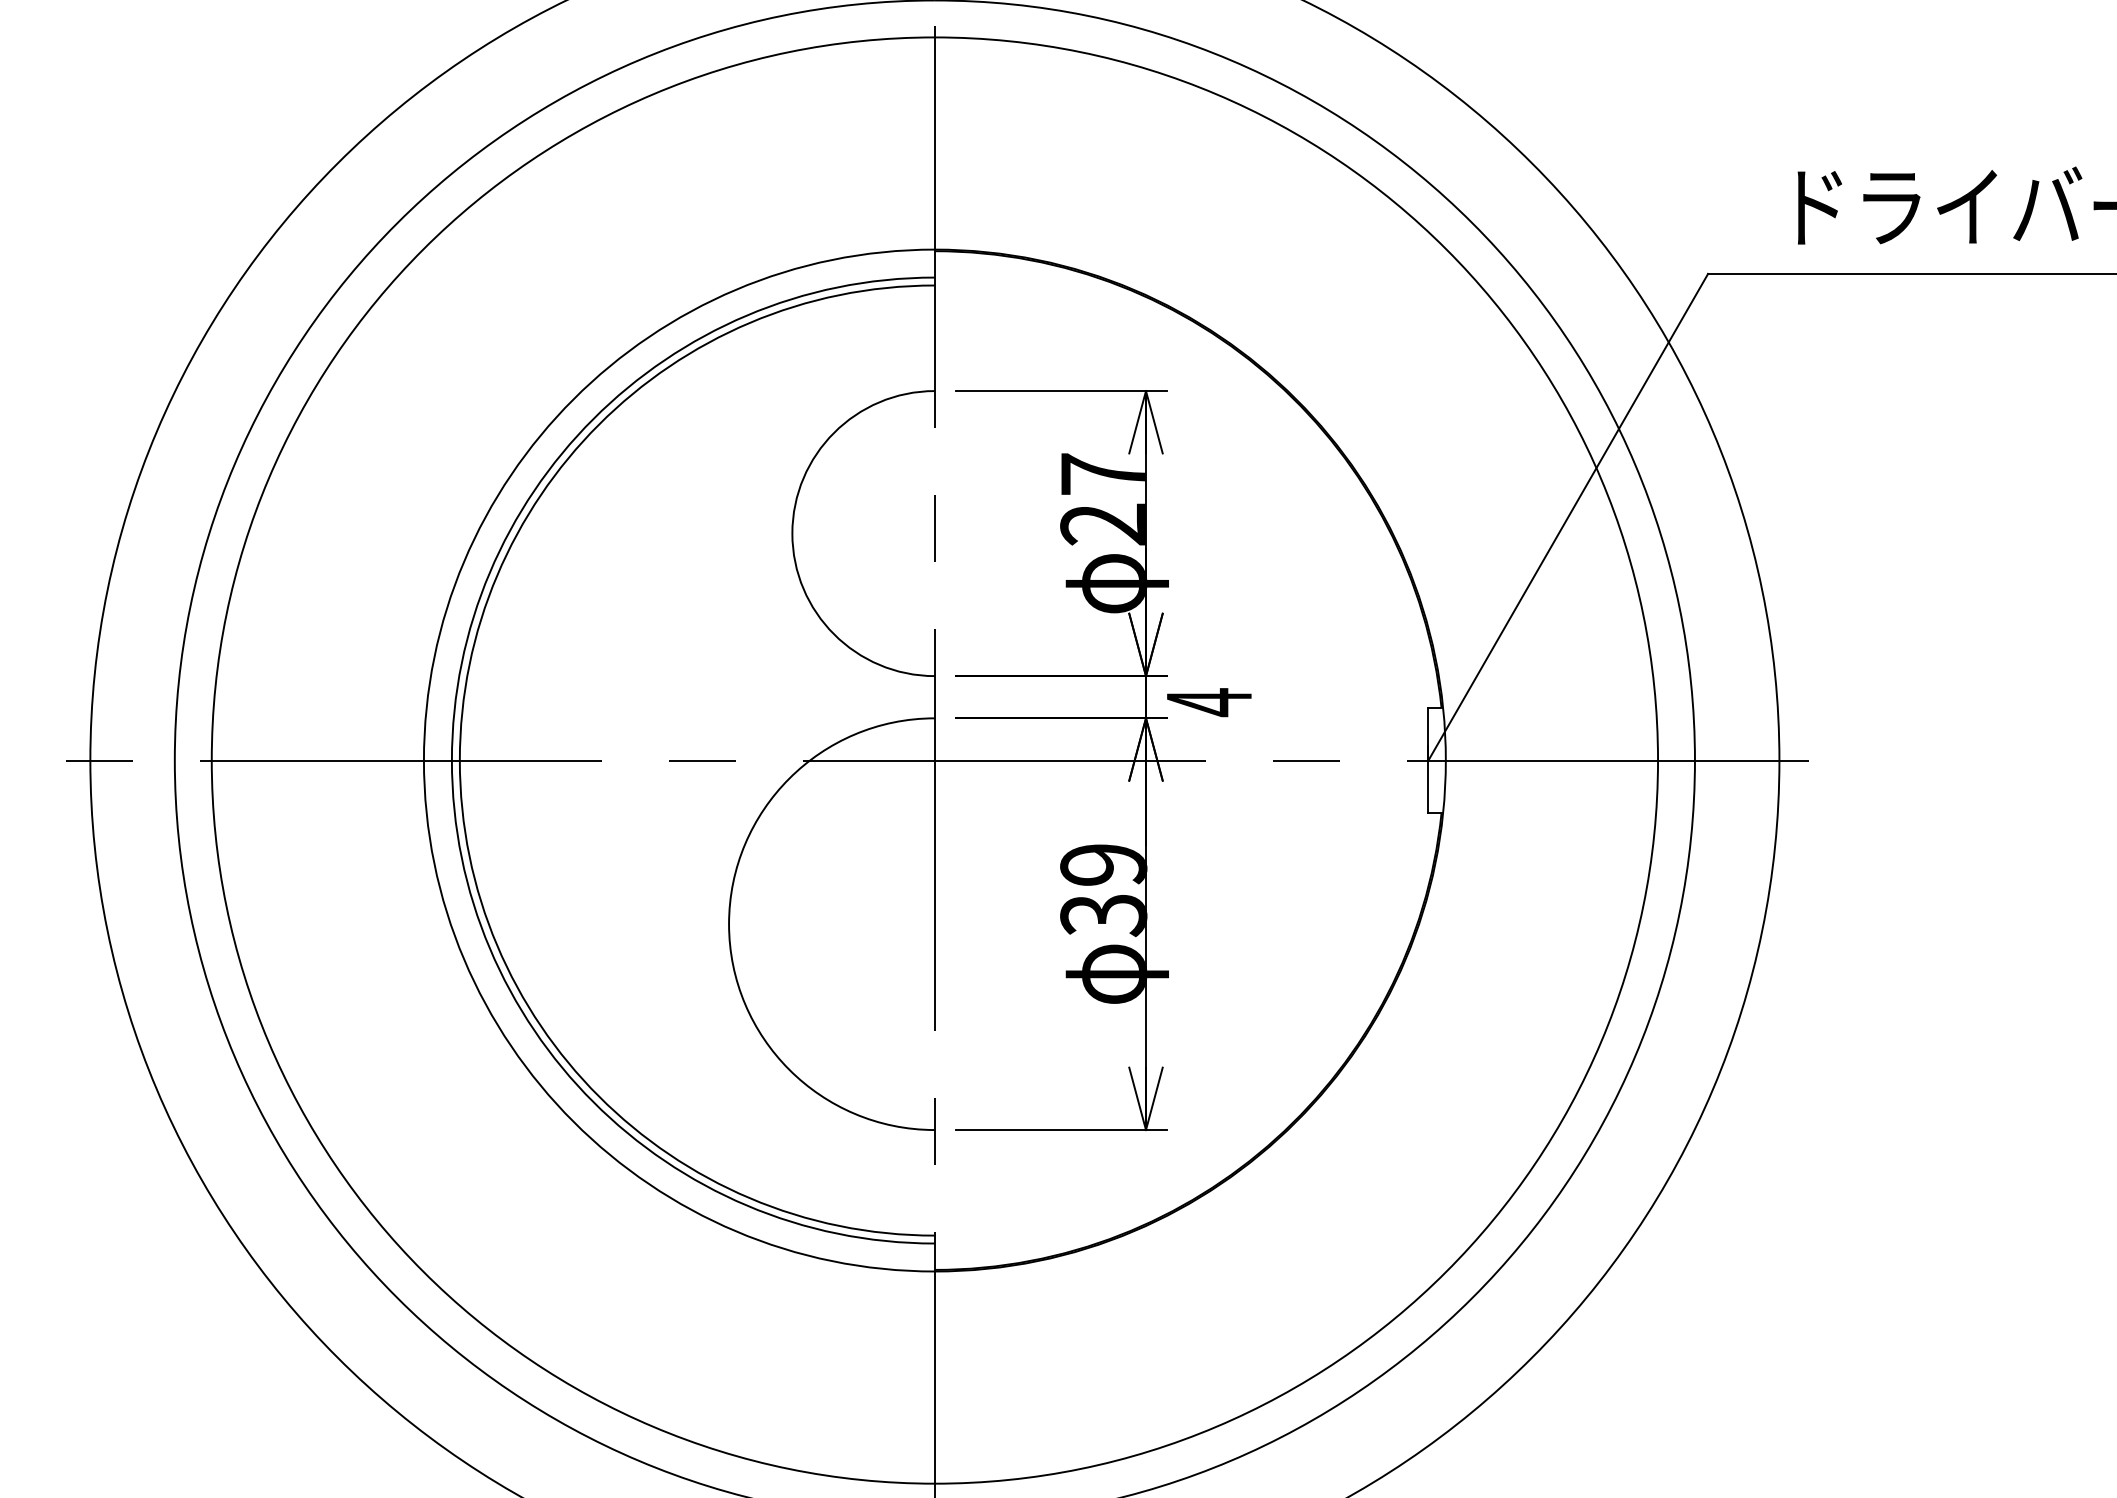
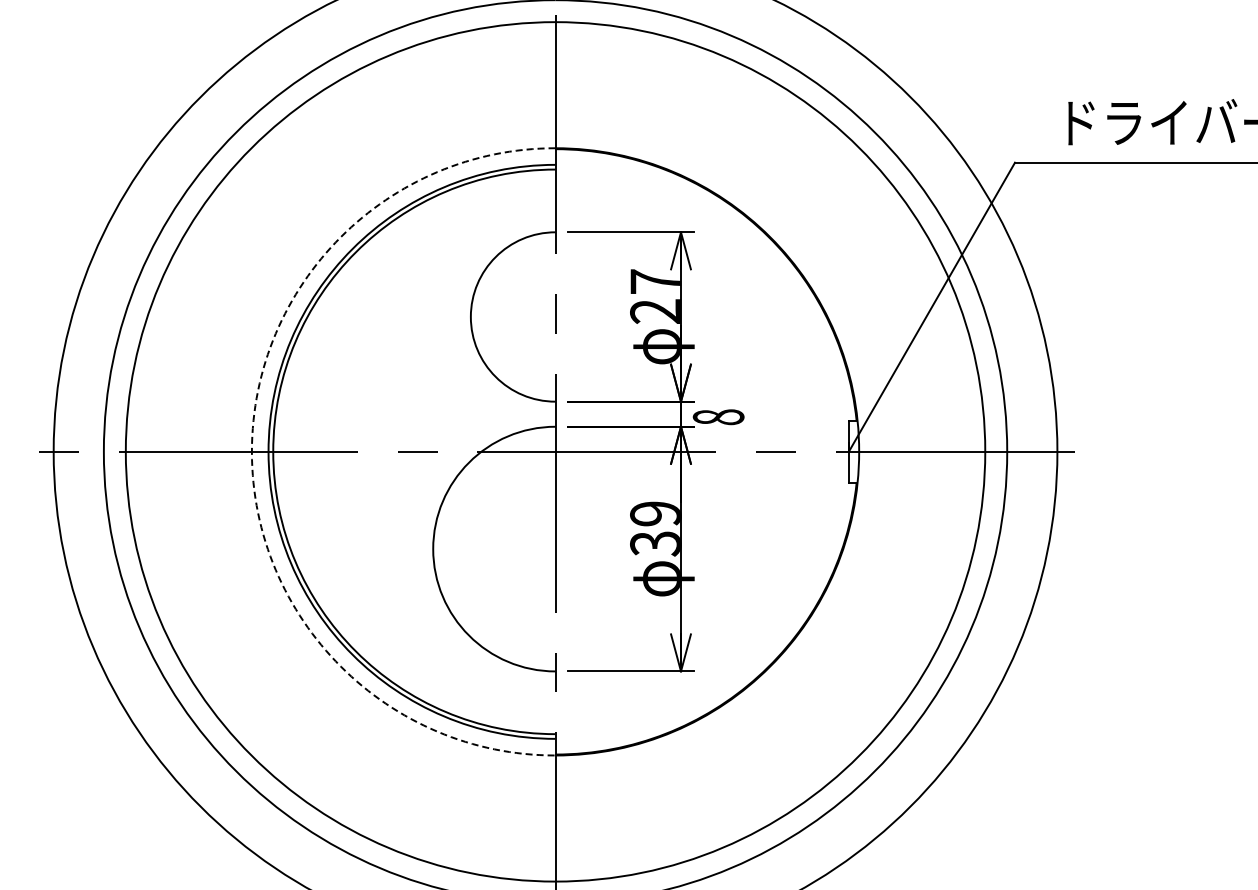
text: (1209, 701) -> (718, 416), 4 -> 8
arc: (423, 759) -> (251, 451), solid -> dashed

